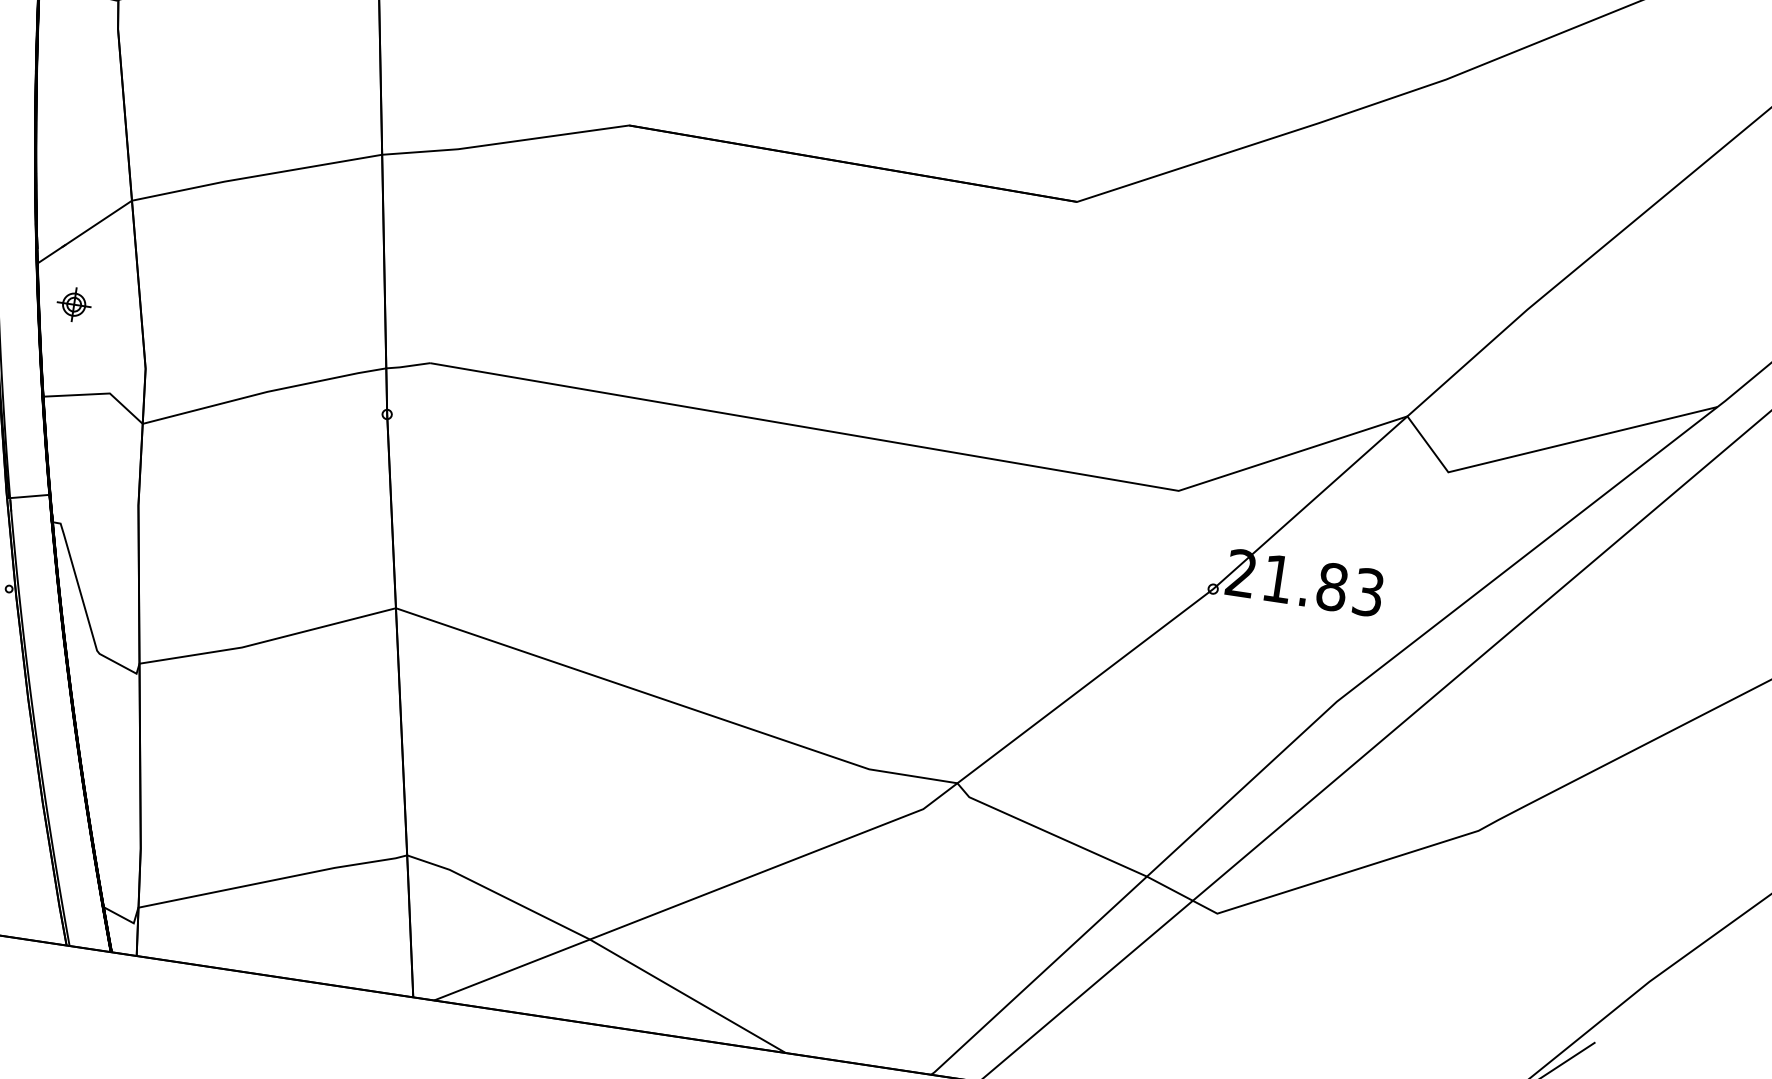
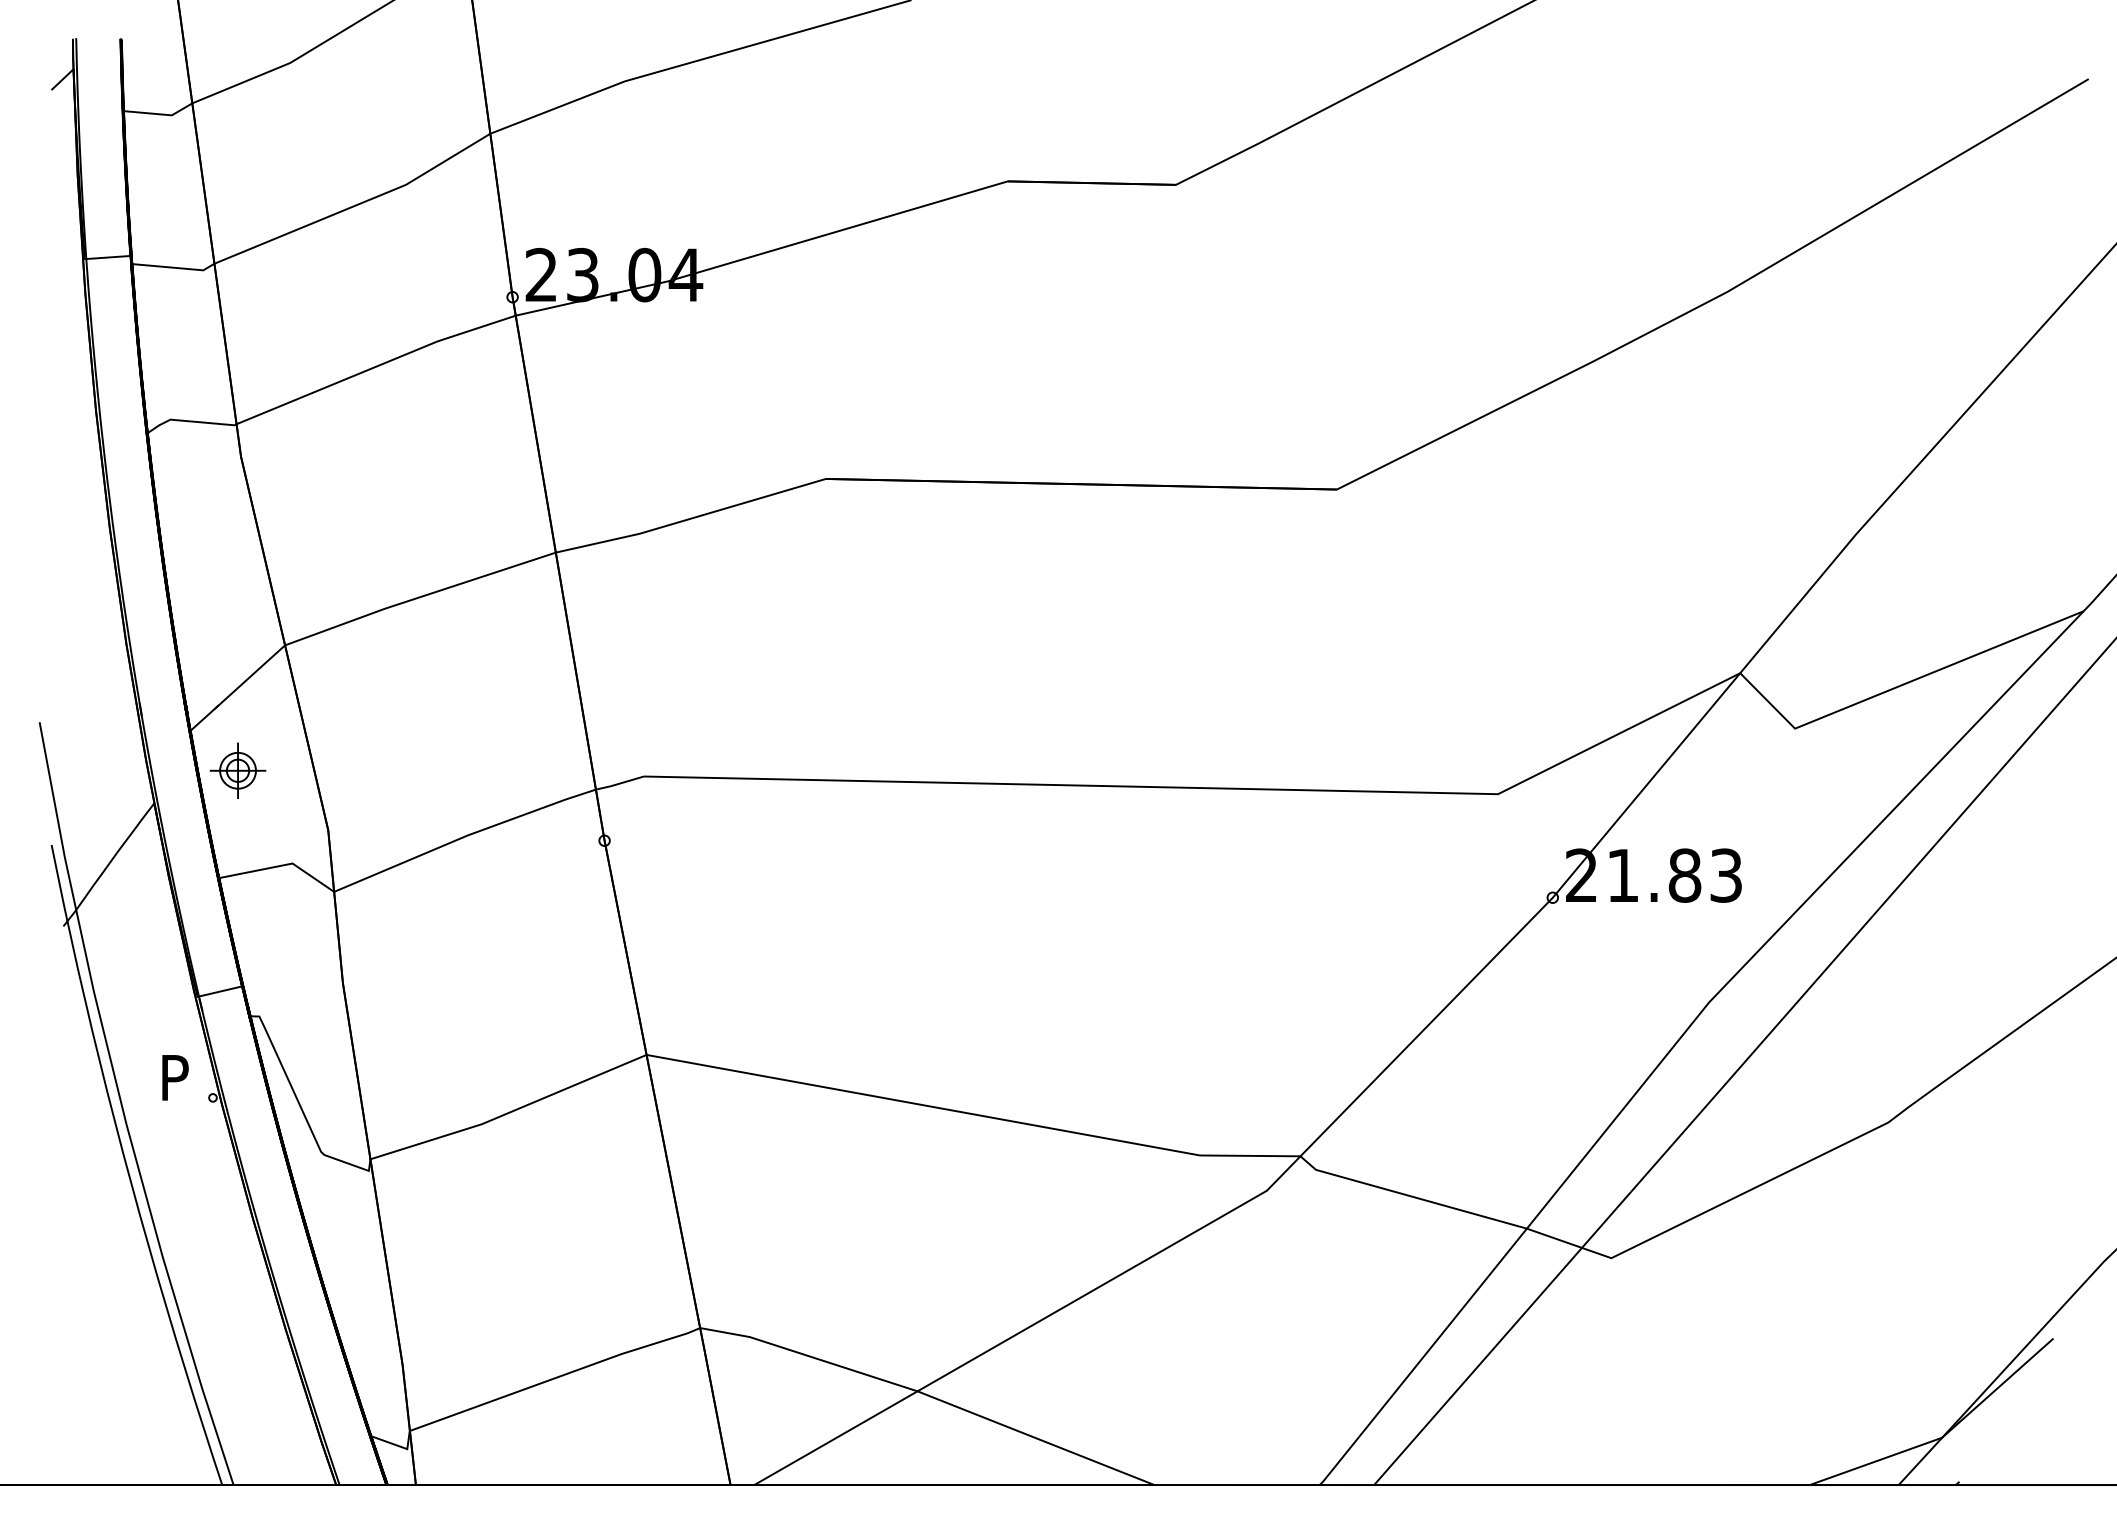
part: (73, 304) -> (237, 770), size x1.43

